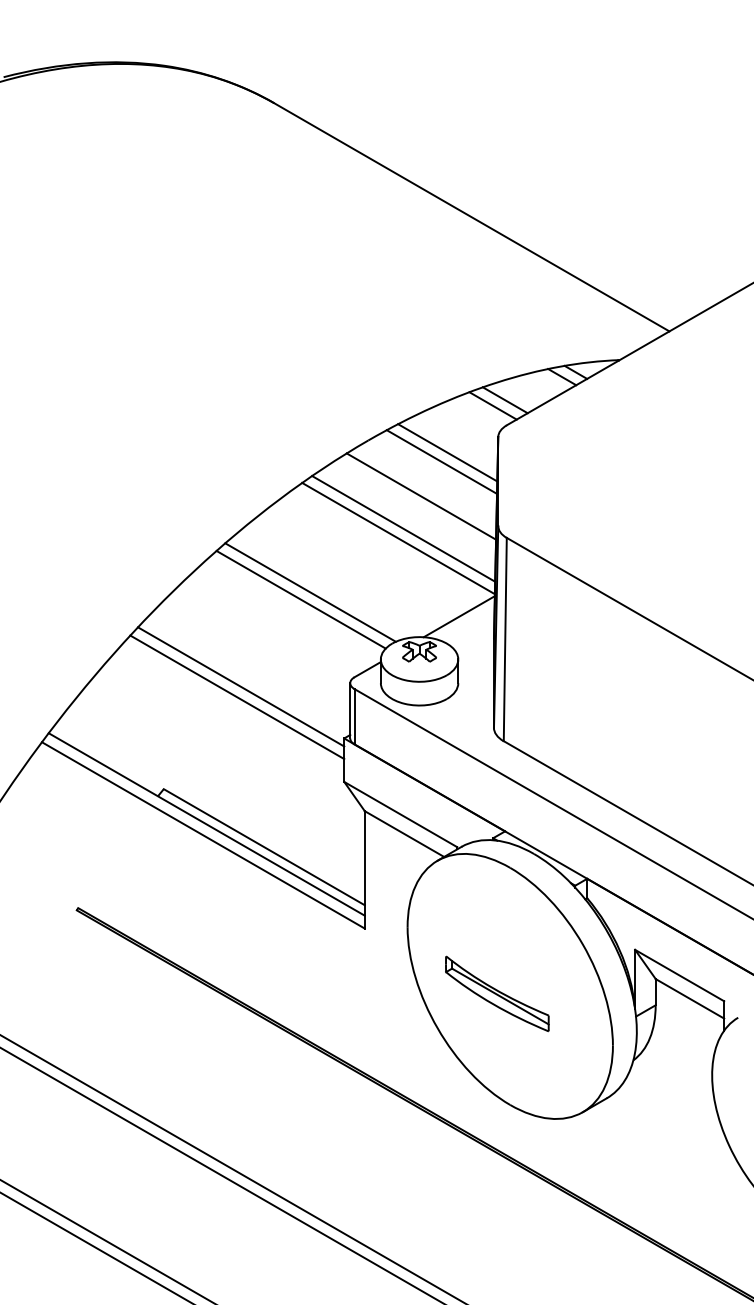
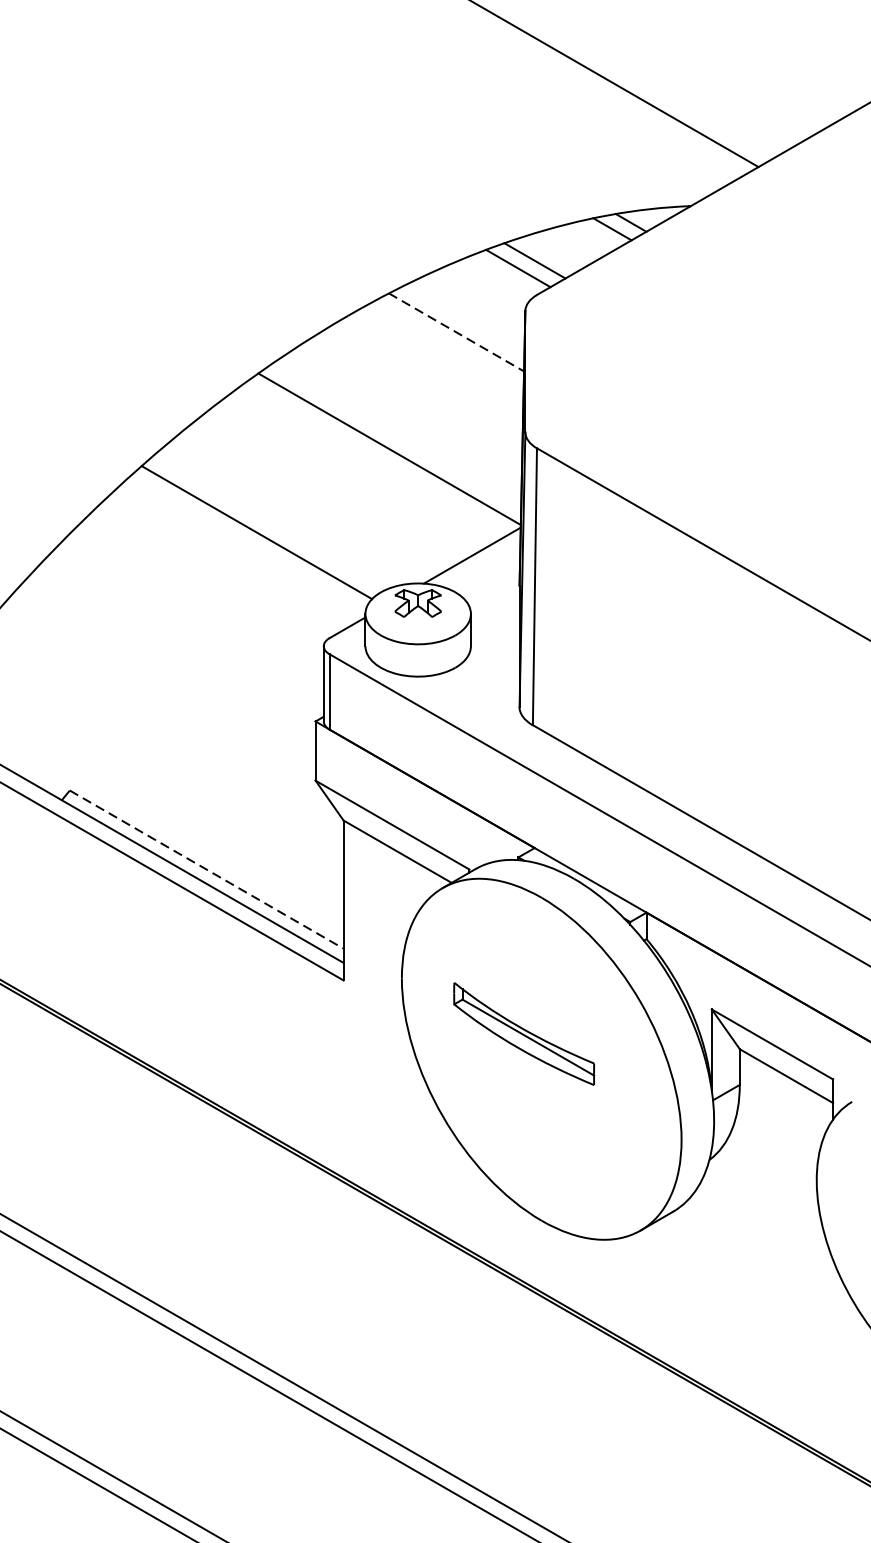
line: (448, 453) -> (457, 333), solid -> dashed
line: (441, 461) -> (448, 344), removed
line: (421, 496) -> (420, 391), removed
line: (403, 528) -> (396, 435), removed
line: (310, 592) -> (269, 522), removed
line: (240, 686) -> (174, 650), removed
line: (237, 697) -> (170, 665), removed
line: (264, 847) -> (206, 870), solid -> dashed
part: (497, 993) -> (524, 1033), moved

